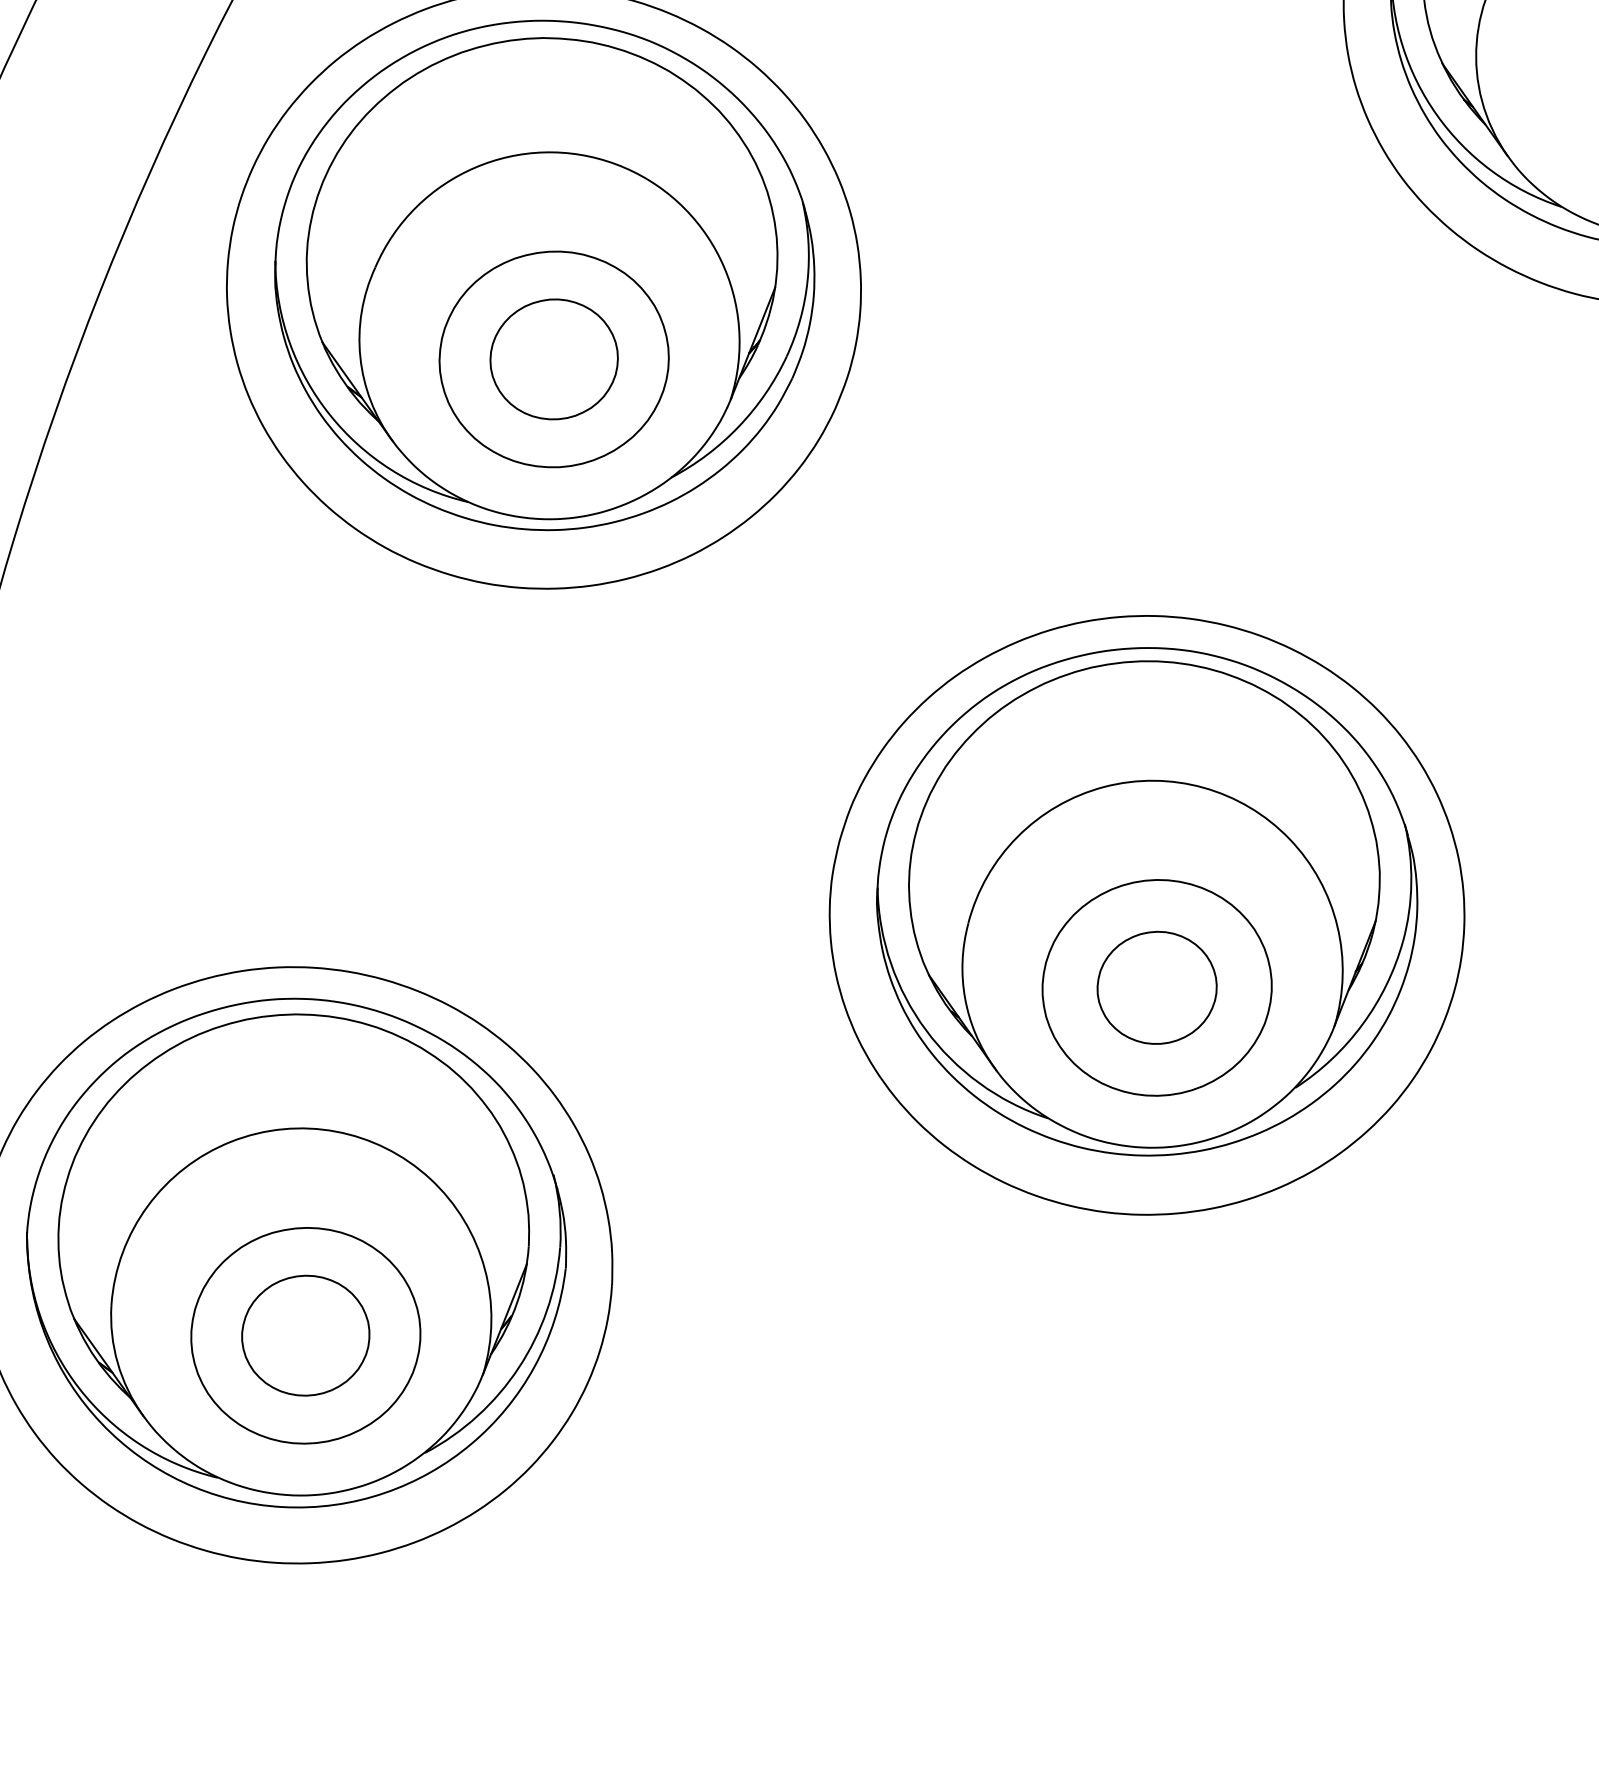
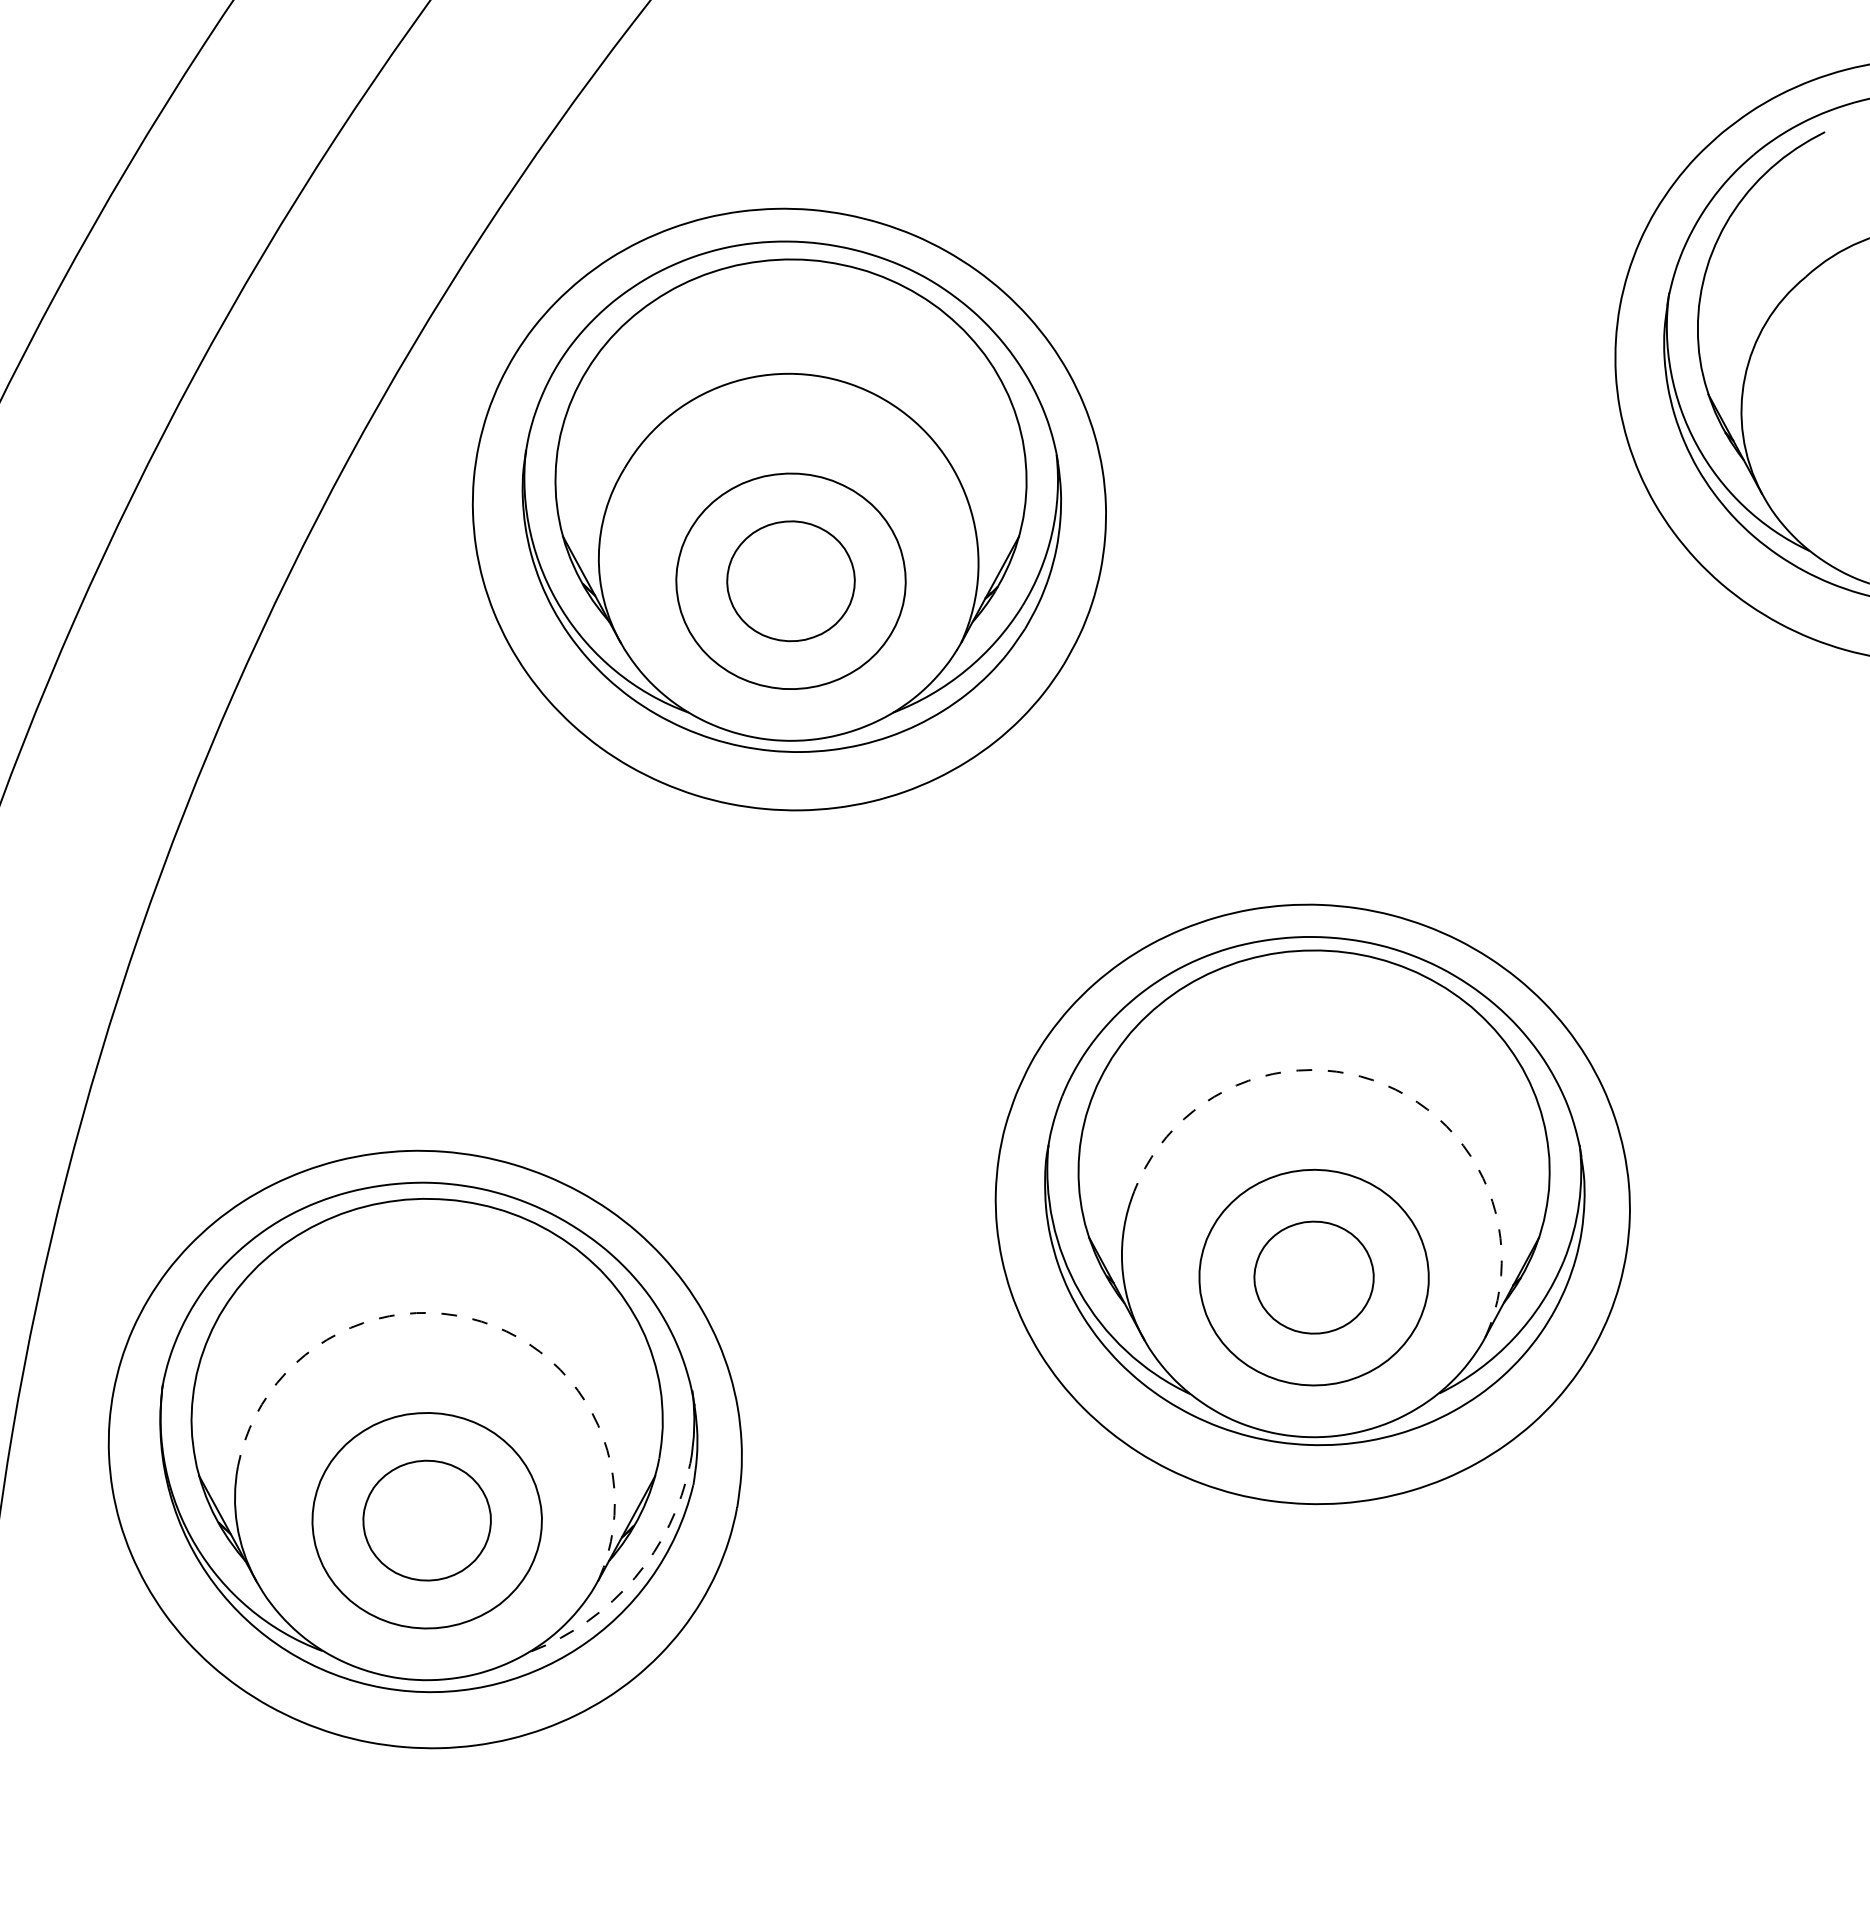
arc: (1203, 787) -> (1384, 1084), solid -> dashed
arc: (335, 1131) -> (481, 1321), solid -> dashed
arc: (518, 1367) -> (634, 1577), solid -> dashed

